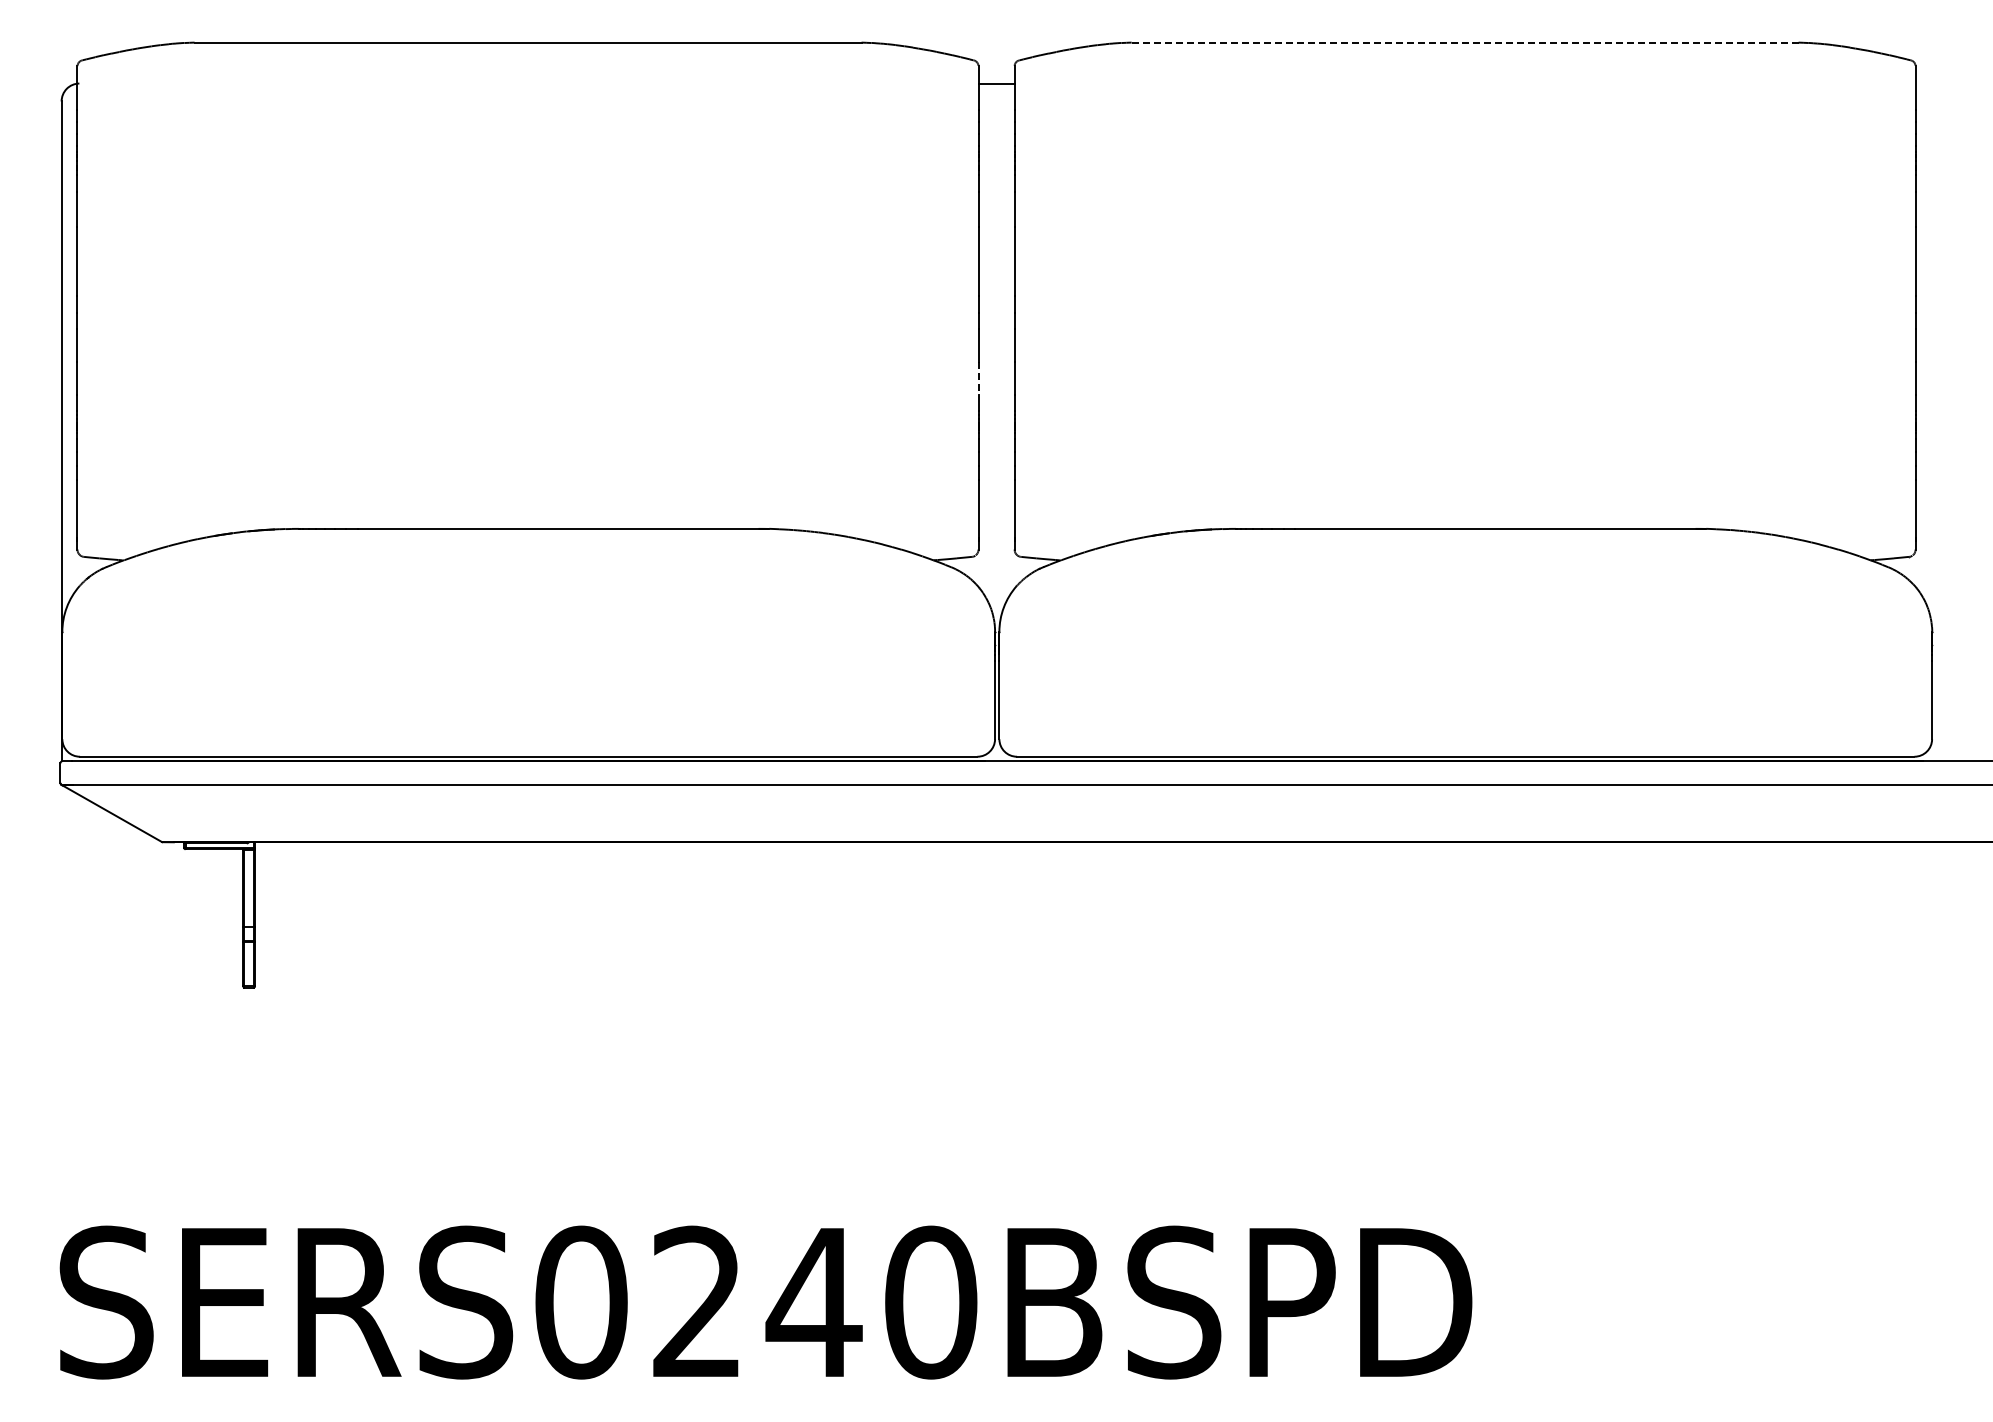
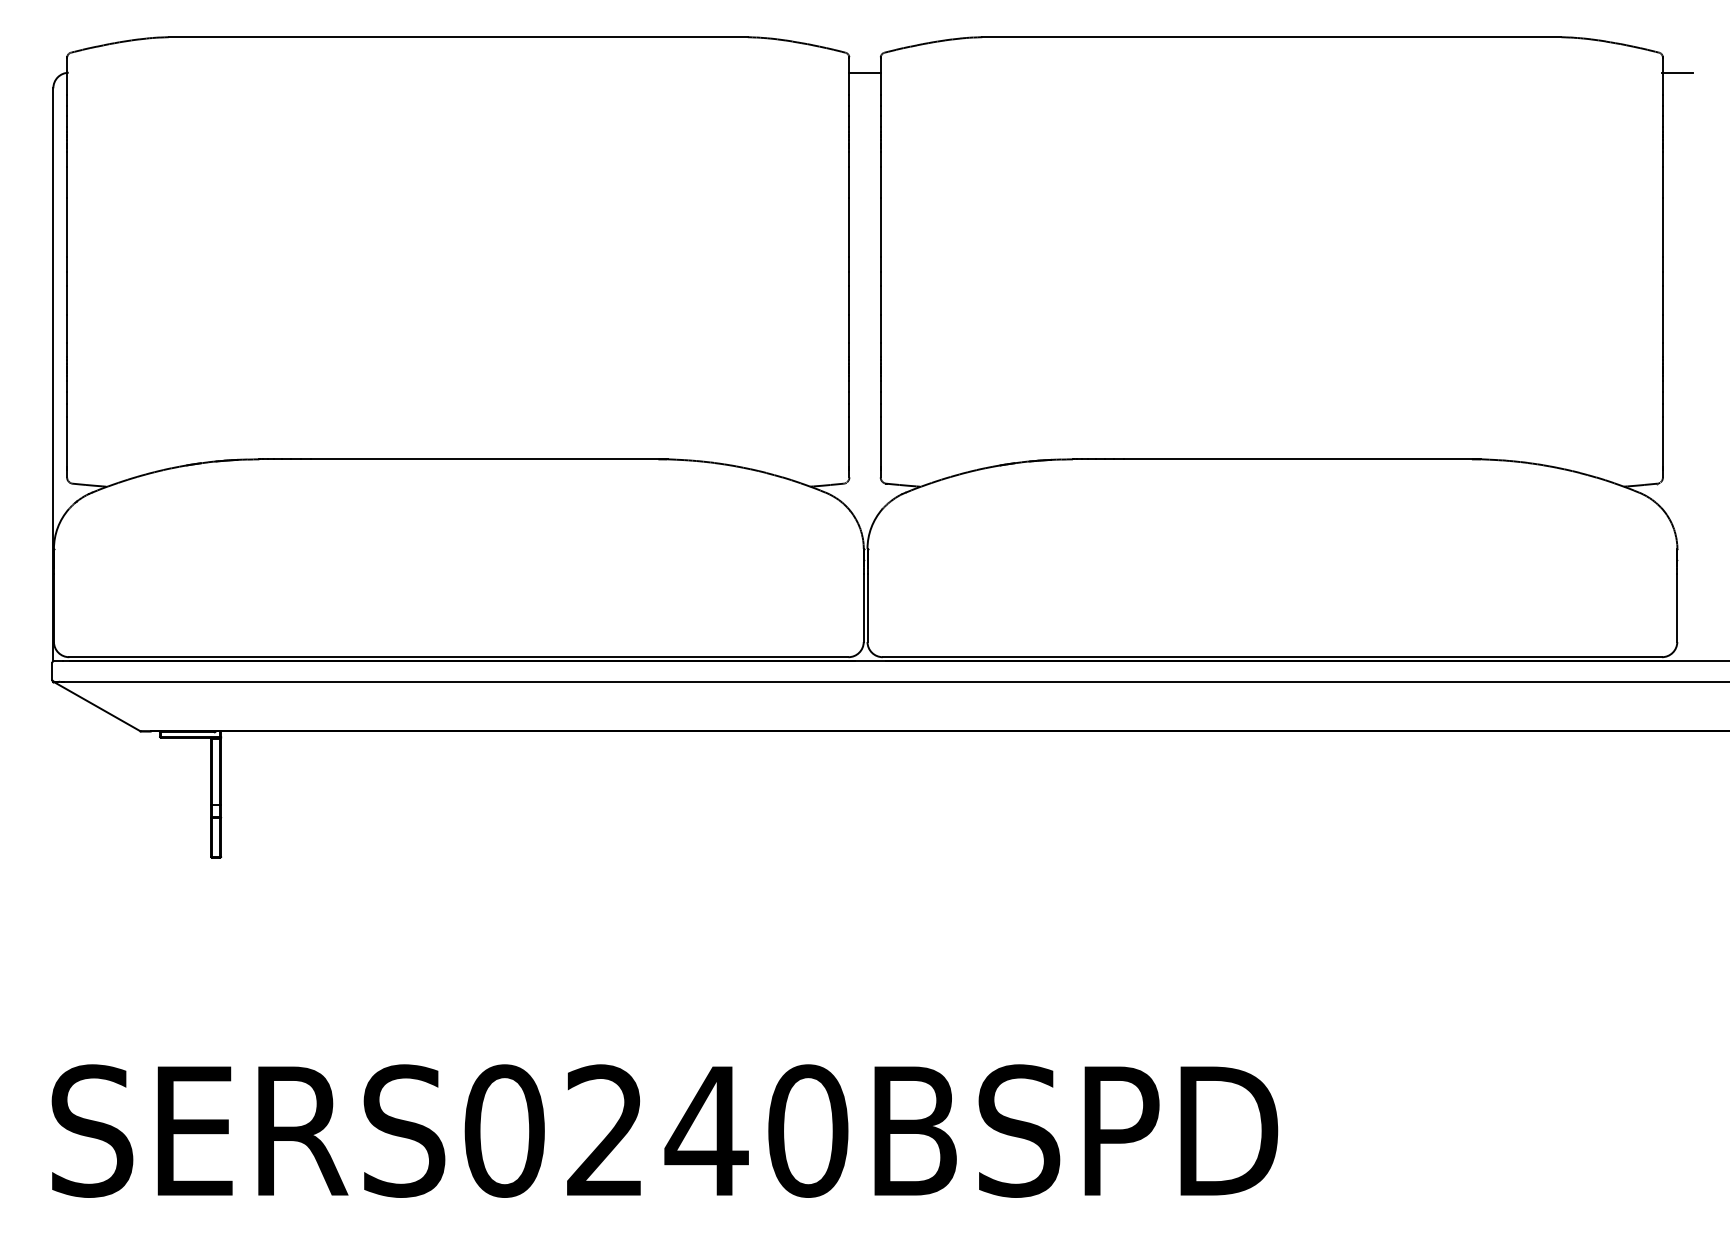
line: (1464, 42) -> (1271, 37), dashed -> solid
line: (1932, 83) -> (1677, 72), added
line: (978, 379) -> (849, 329), dashed -> solid

